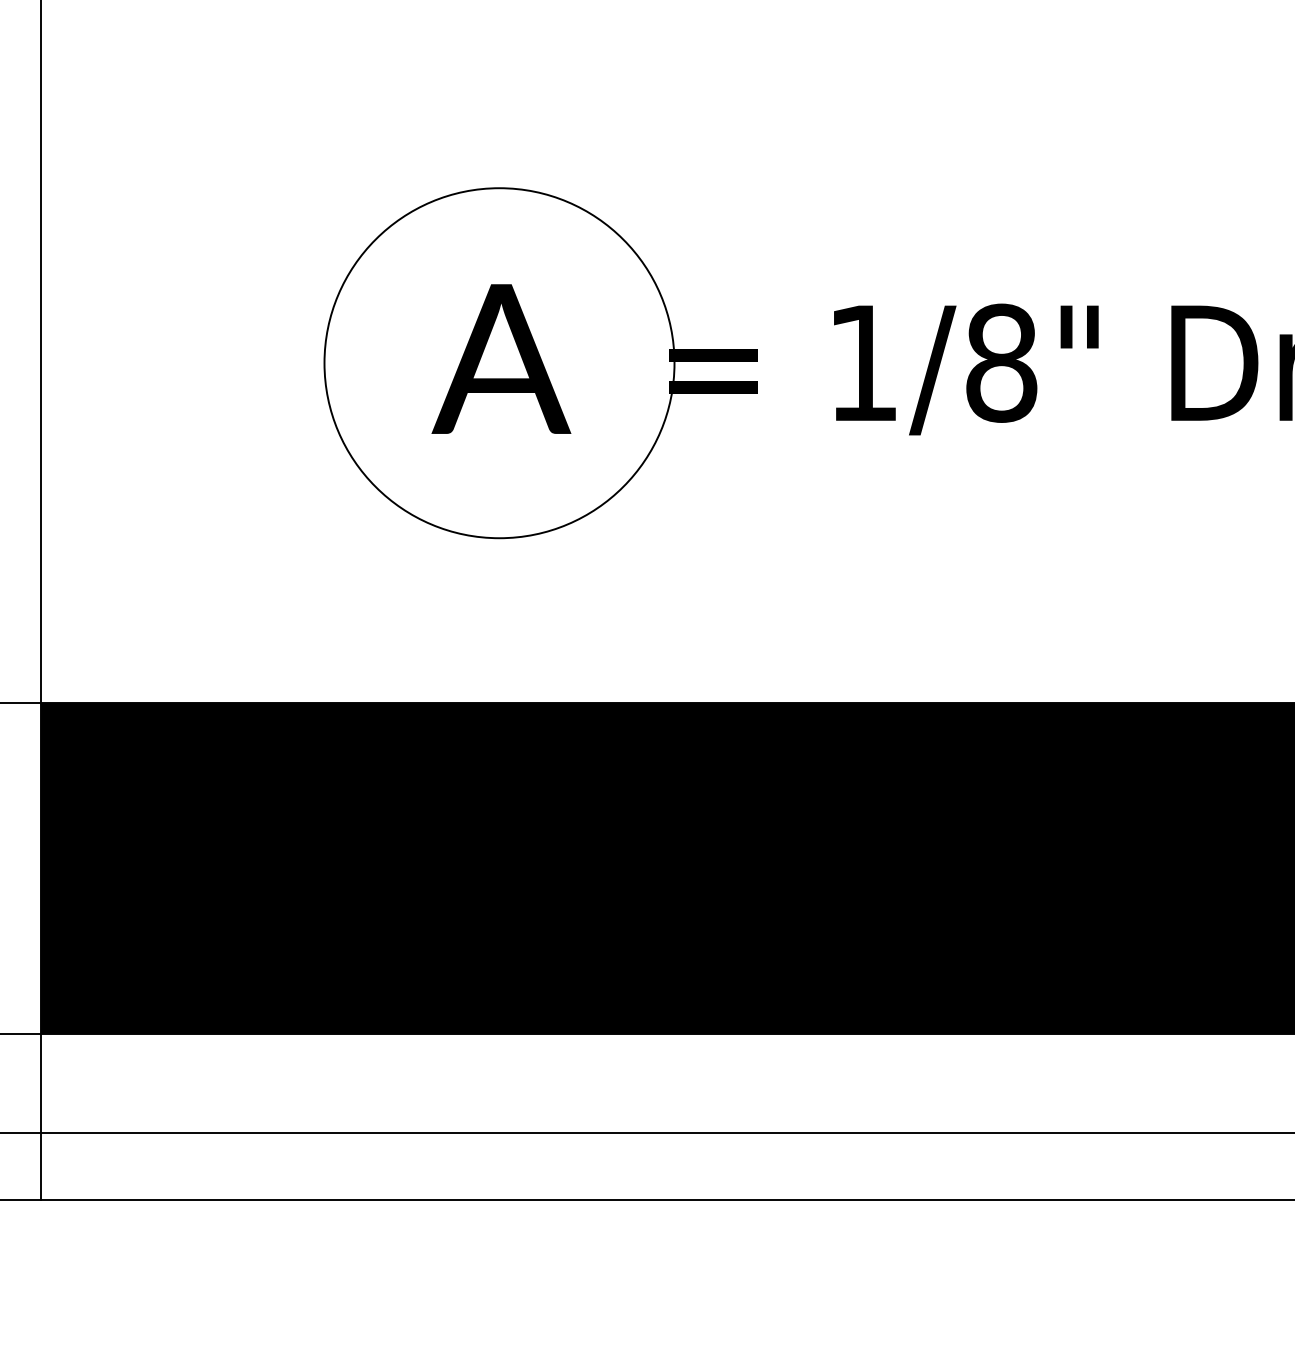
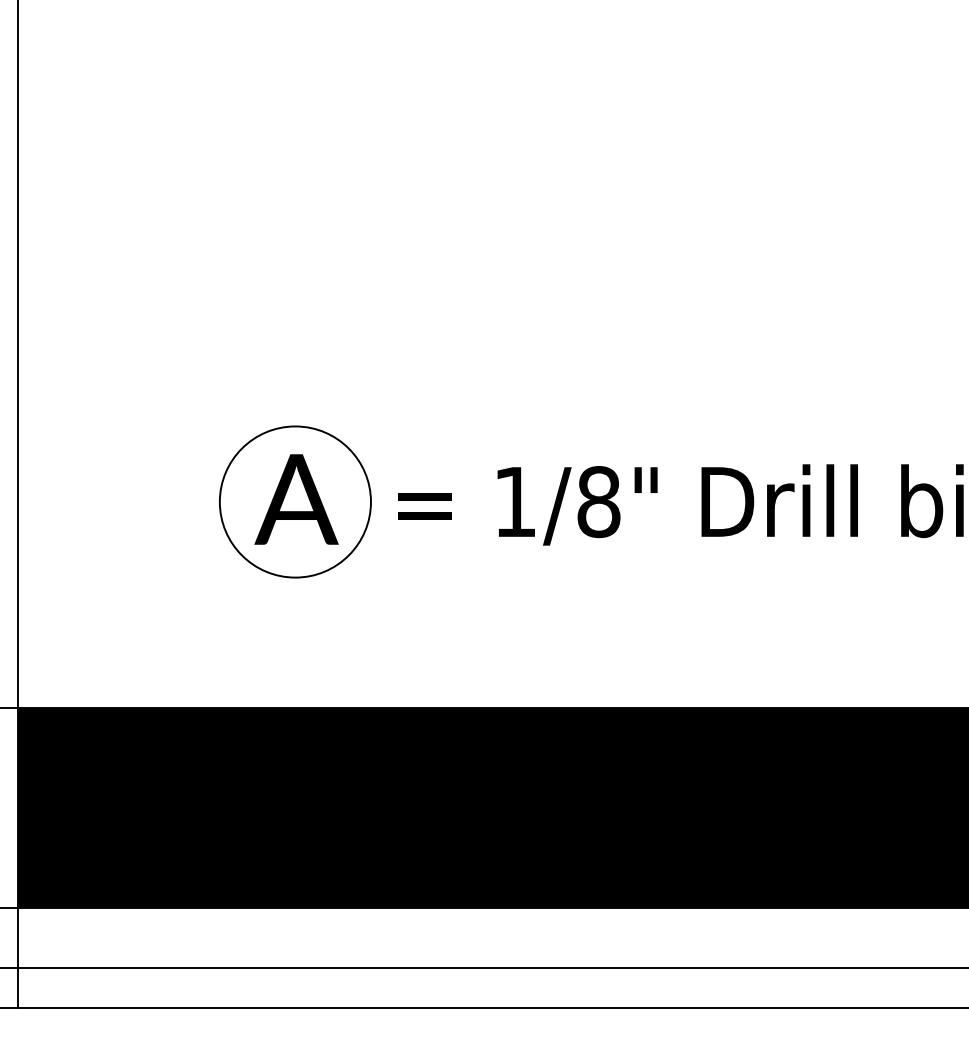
circle: (497, 362) -> (294, 501), size x0.71

